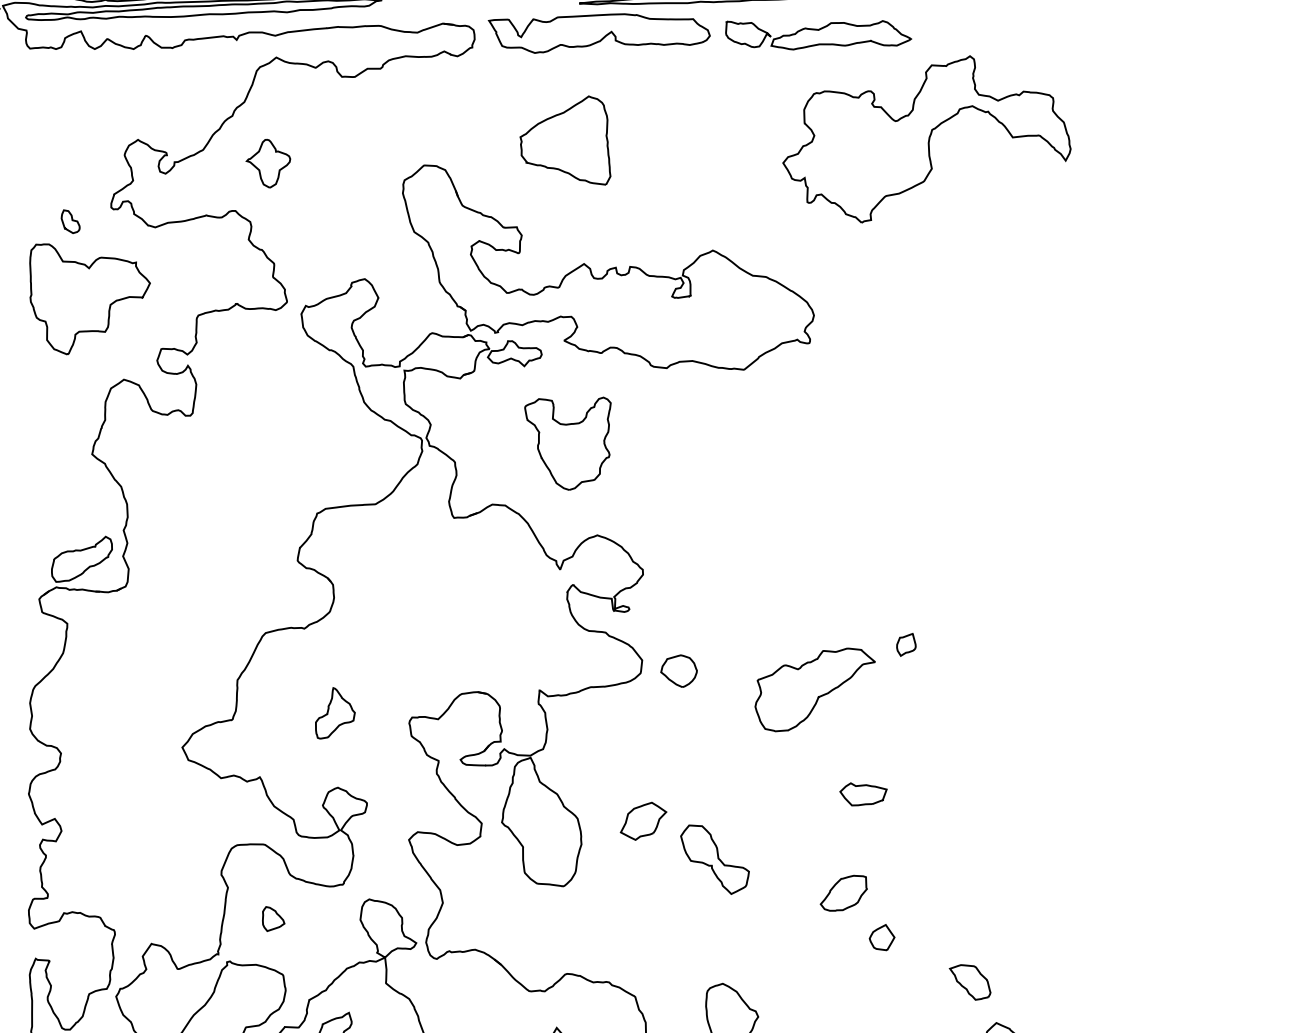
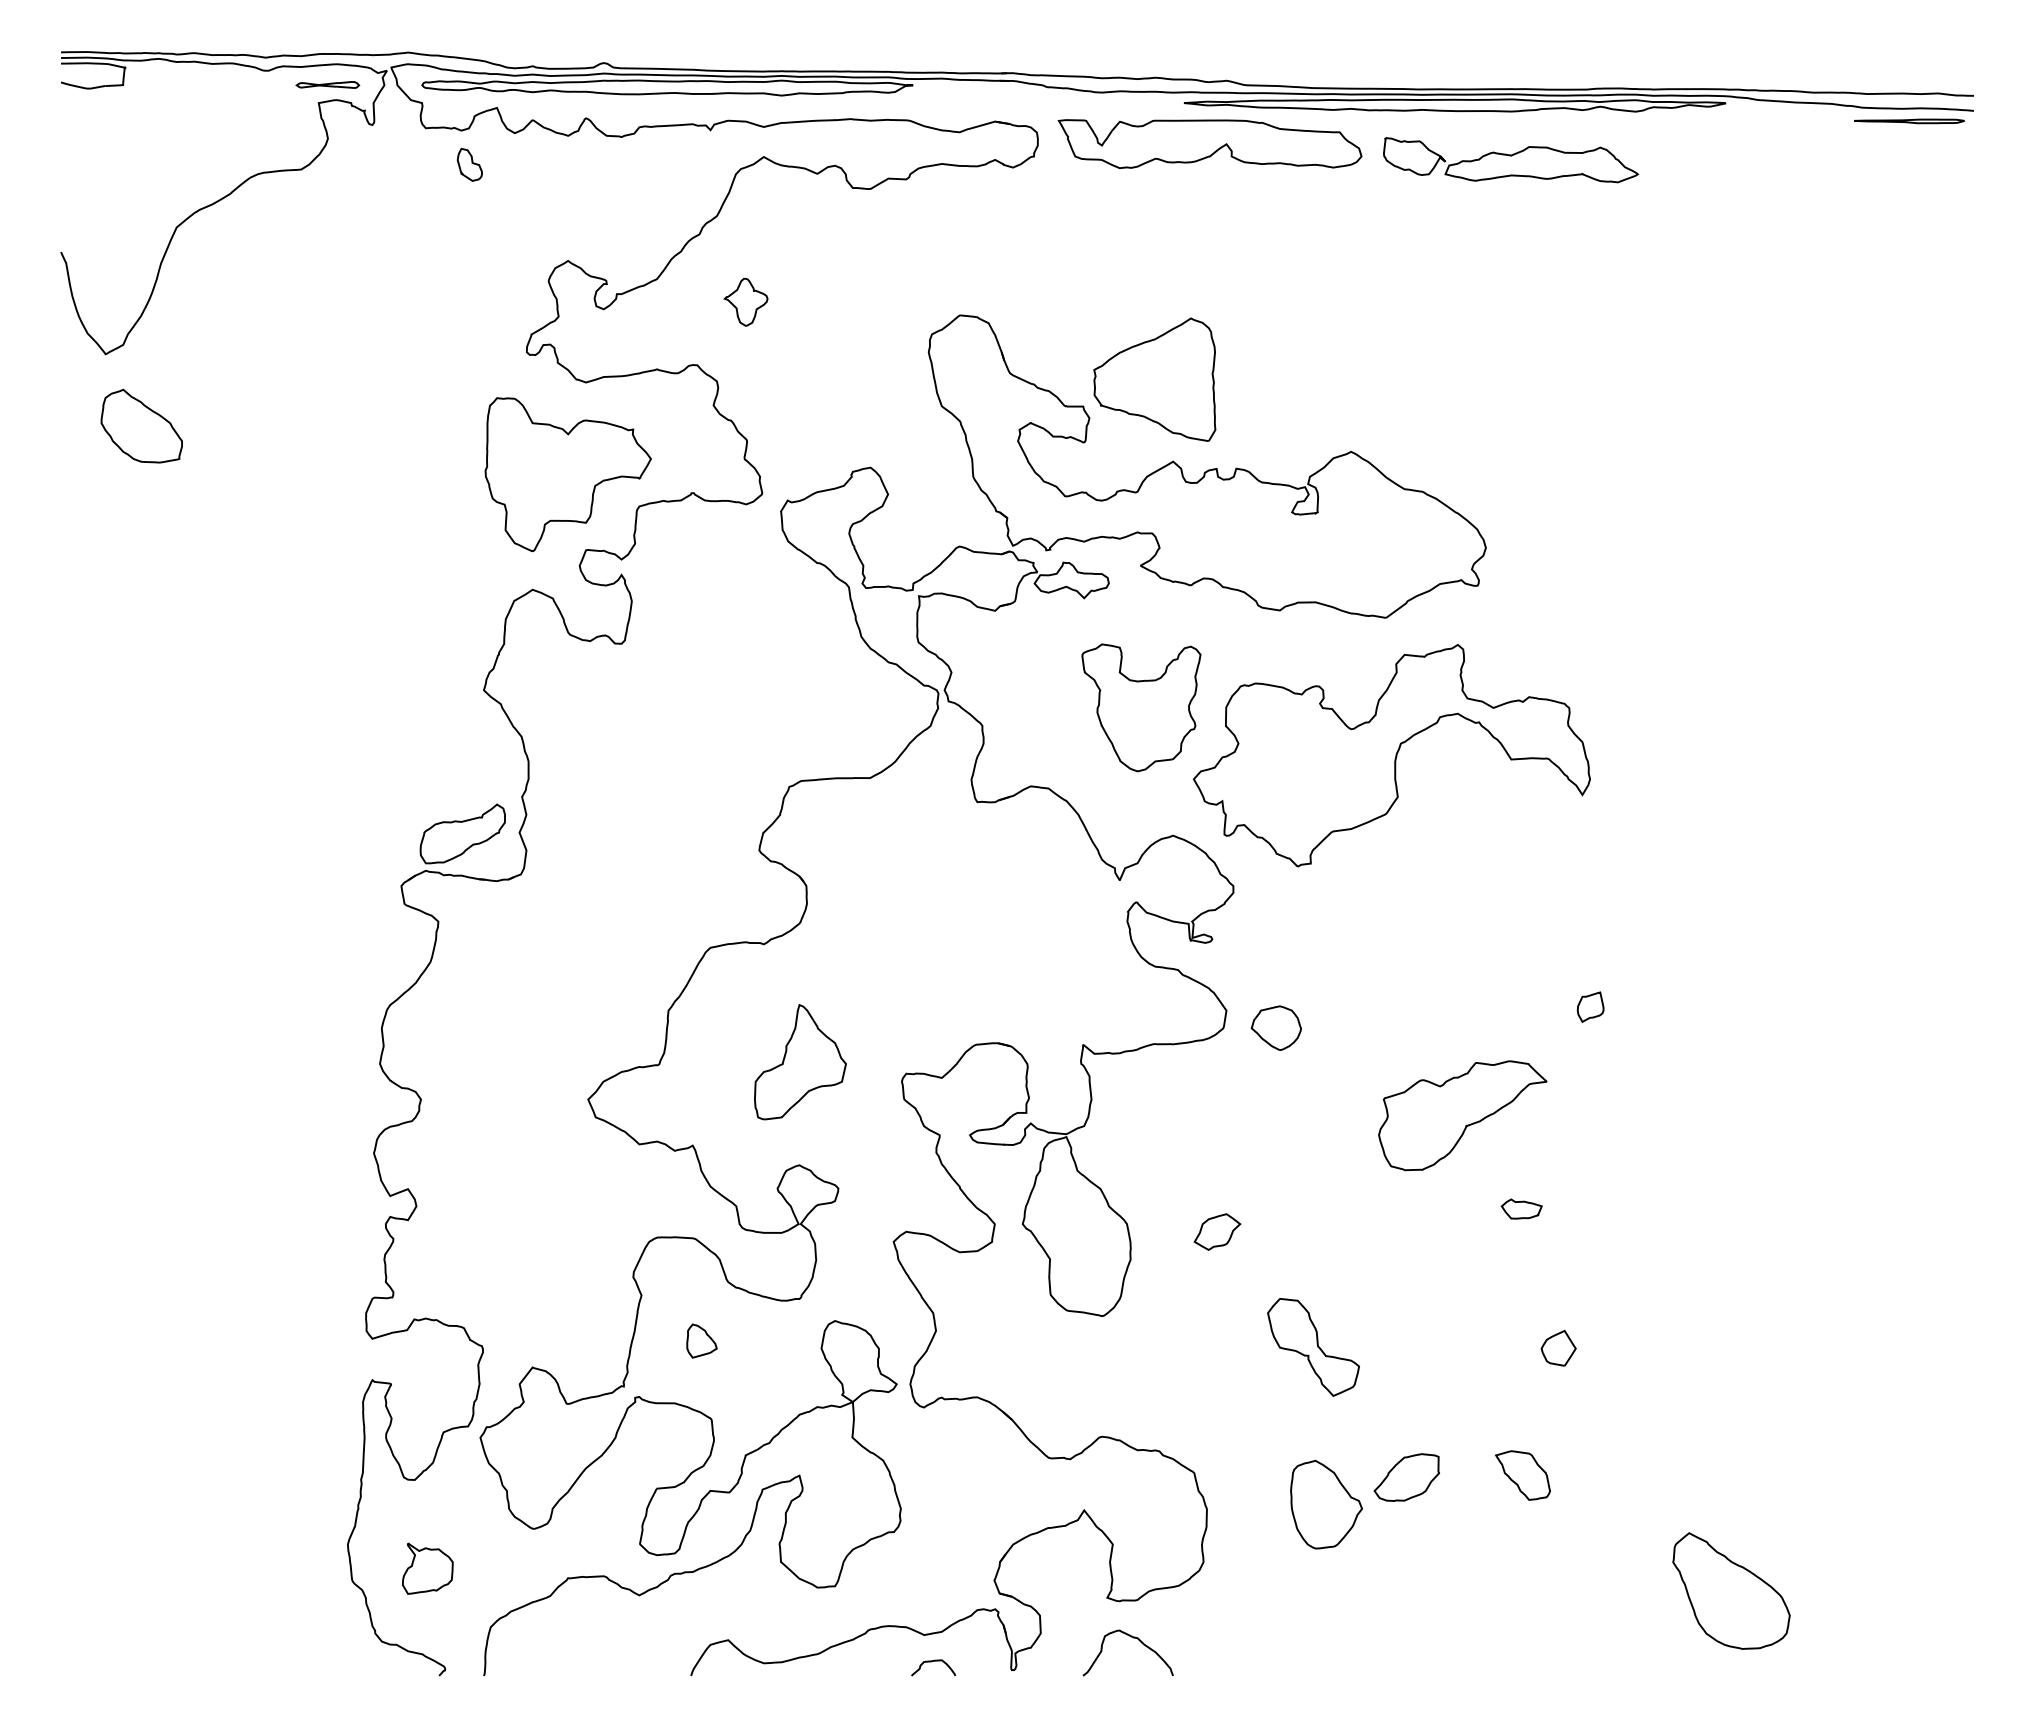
part: (925, 138) -> (1391, 755), moved
part: (564, 141) -> (1154, 379), moved
part: (268, 162) -> (745, 301), size x0.71
part: (70, 221) -> (469, 164), moved
part: (90, 297) -> (567, 474), moved
part: (815, 689) -> (1462, 1115), moved
part: (335, 713) -> (800, 1062), size x1.67
part: (863, 793) -> (1521, 1208), size x0.62
part: (643, 820) -> (1217, 1231), size x0.71
part: (715, 859) -> (1313, 1347), moved
part: (843, 893) -> (1406, 1477), moved
part: (881, 937) -> (1558, 1348), moved
part: (969, 982) -> (1522, 1475), moved

